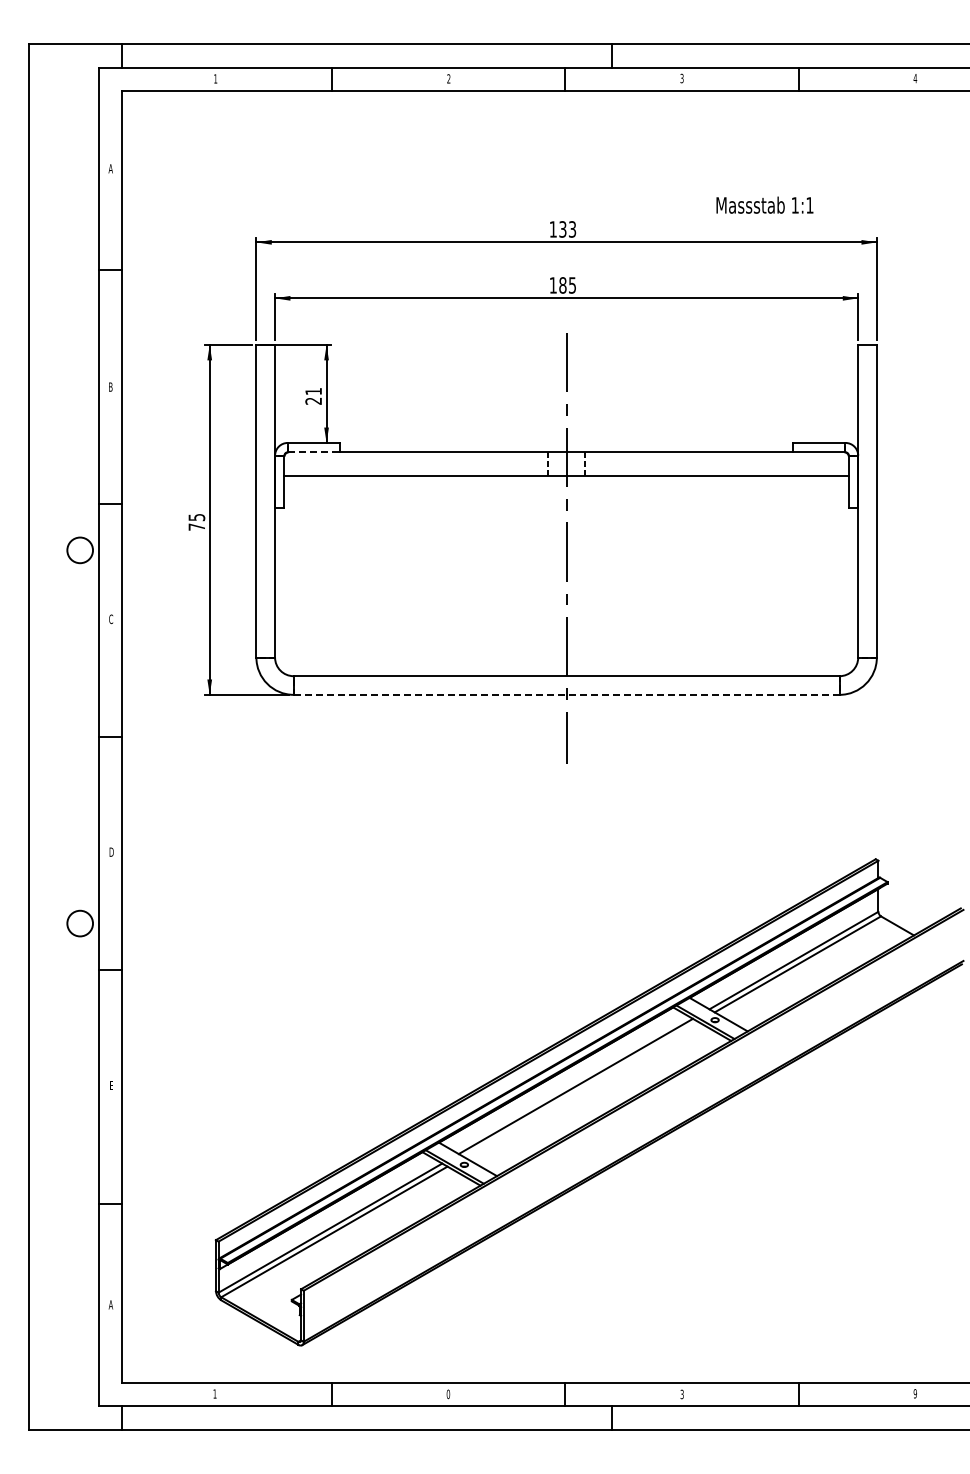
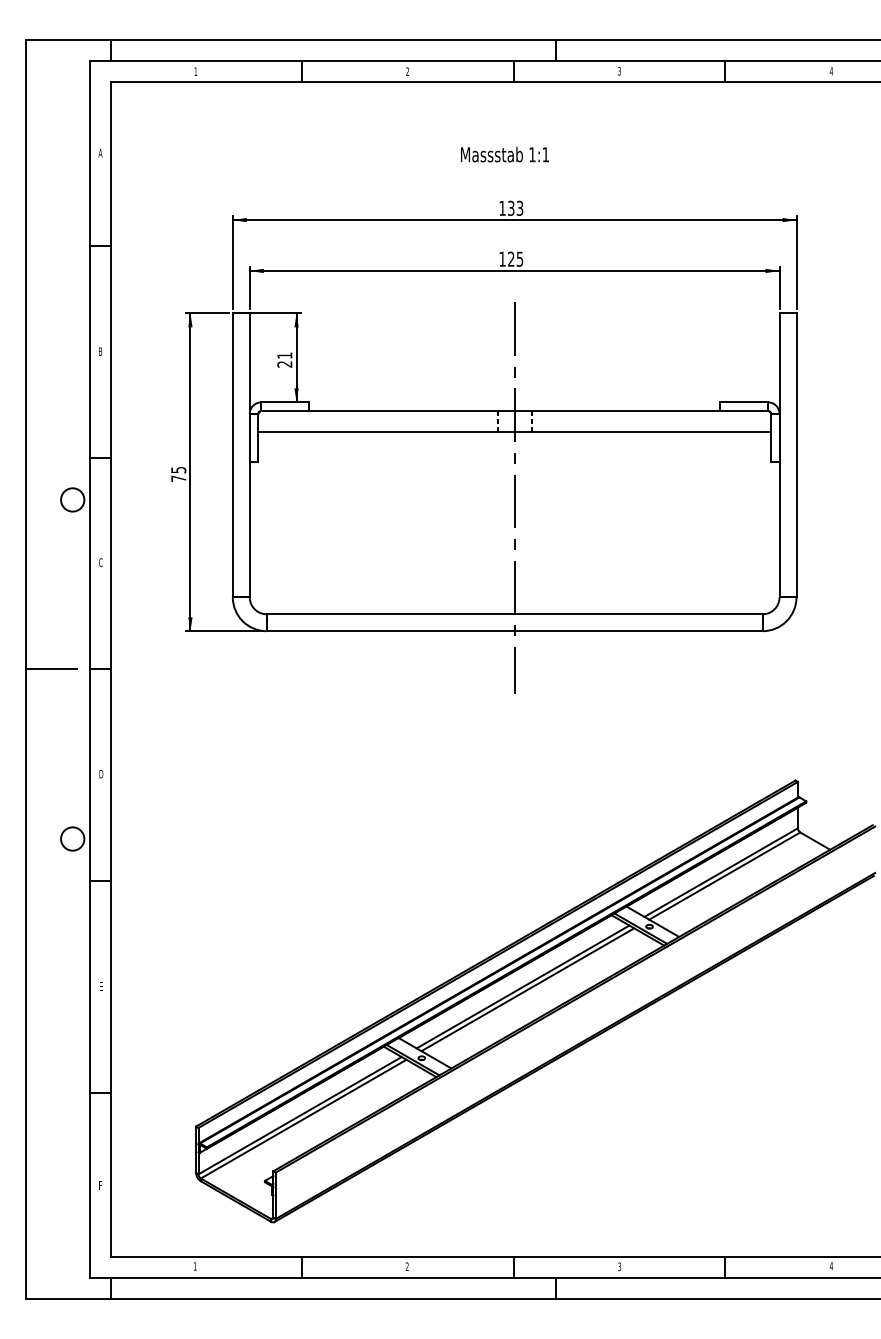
text: (764, 204) -> (504, 153), moved
text: (562, 285) -> (510, 259), 185 -> 125
line: (314, 452) -> (285, 411), dashed -> solid
line: (566, 694) -> (514, 630), dashed -> solid
line: (56, 737) -> (51, 669), added
line: (581, 1089) -> (528, 989), added
text: (110, 1304) -> (100, 1185), A -> F
text: (915, 1393) -> (831, 1265), 9 -> 4
text: (448, 1394) -> (407, 1266), 0 -> 2

